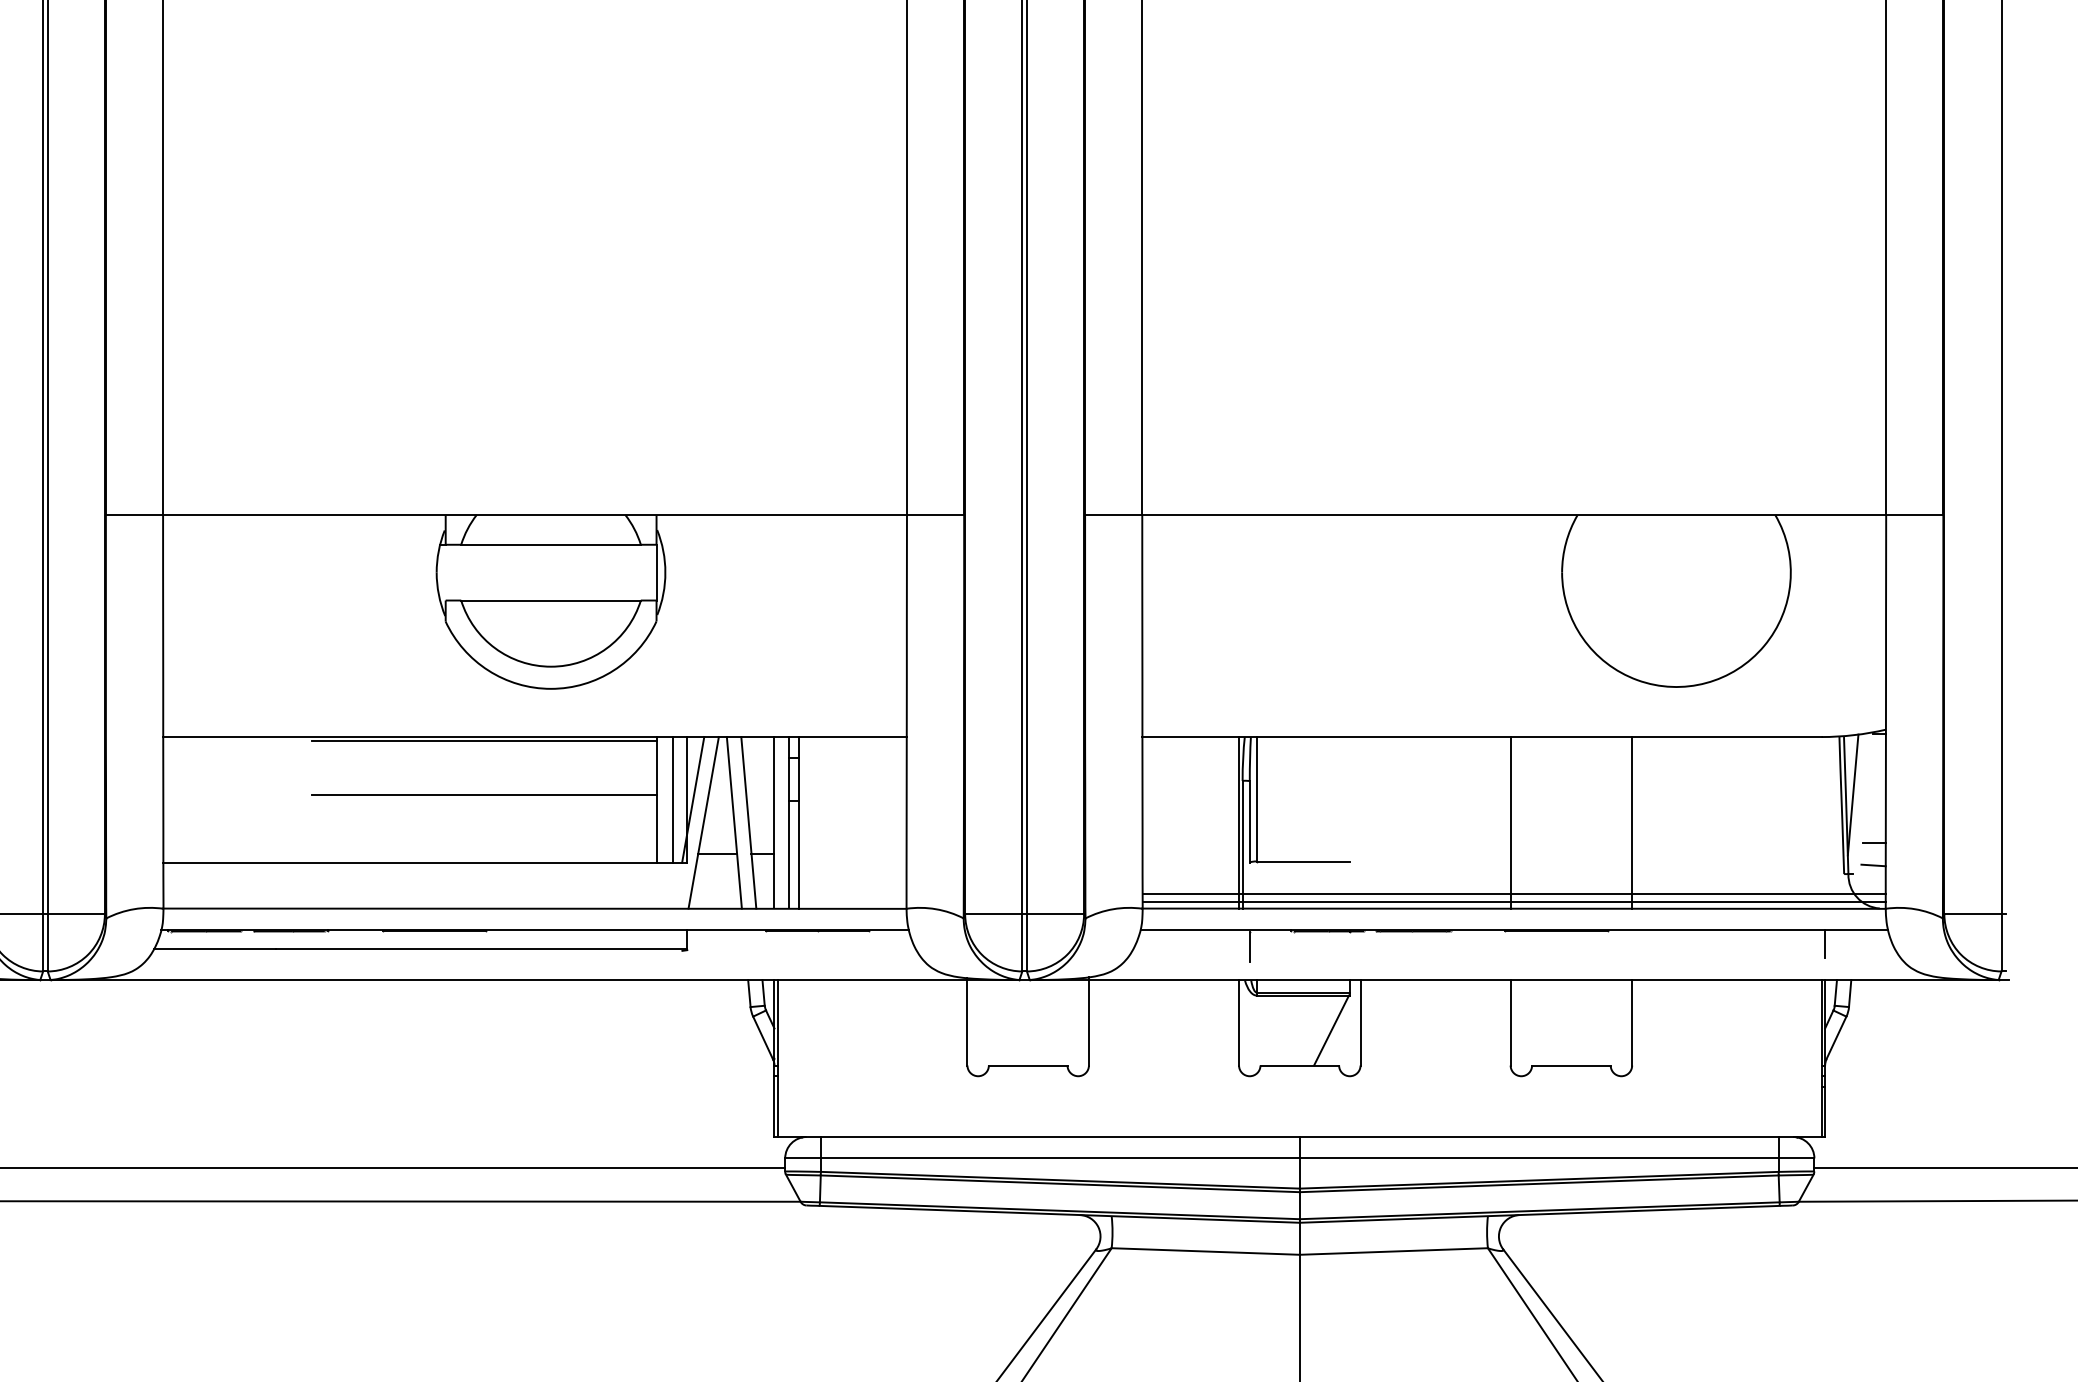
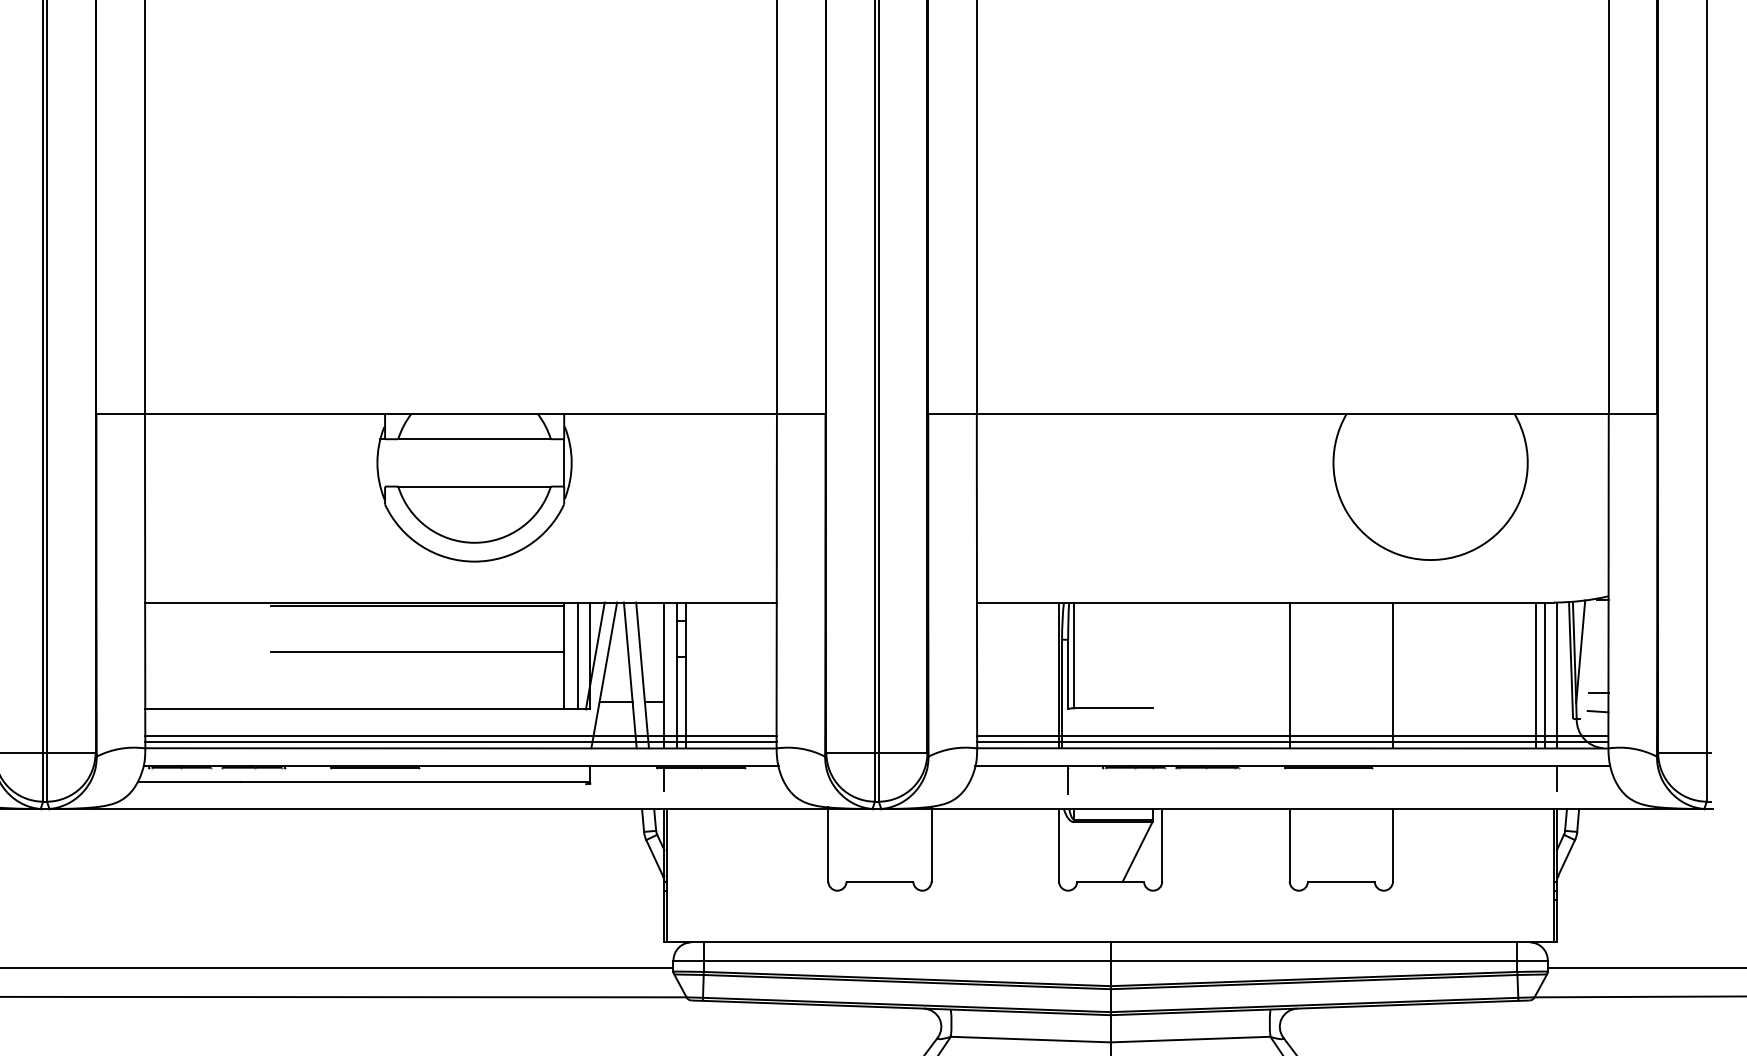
line: (1800, 822) -> (1535, 675), added
line: (1810, 822) -> (1544, 675), added
line: (1825, 822) -> (1557, 675), added
line: (534, 894) -> (460, 736), added
line: (534, 901) -> (460, 742), added
line: (774, 944) -> (664, 778), added

